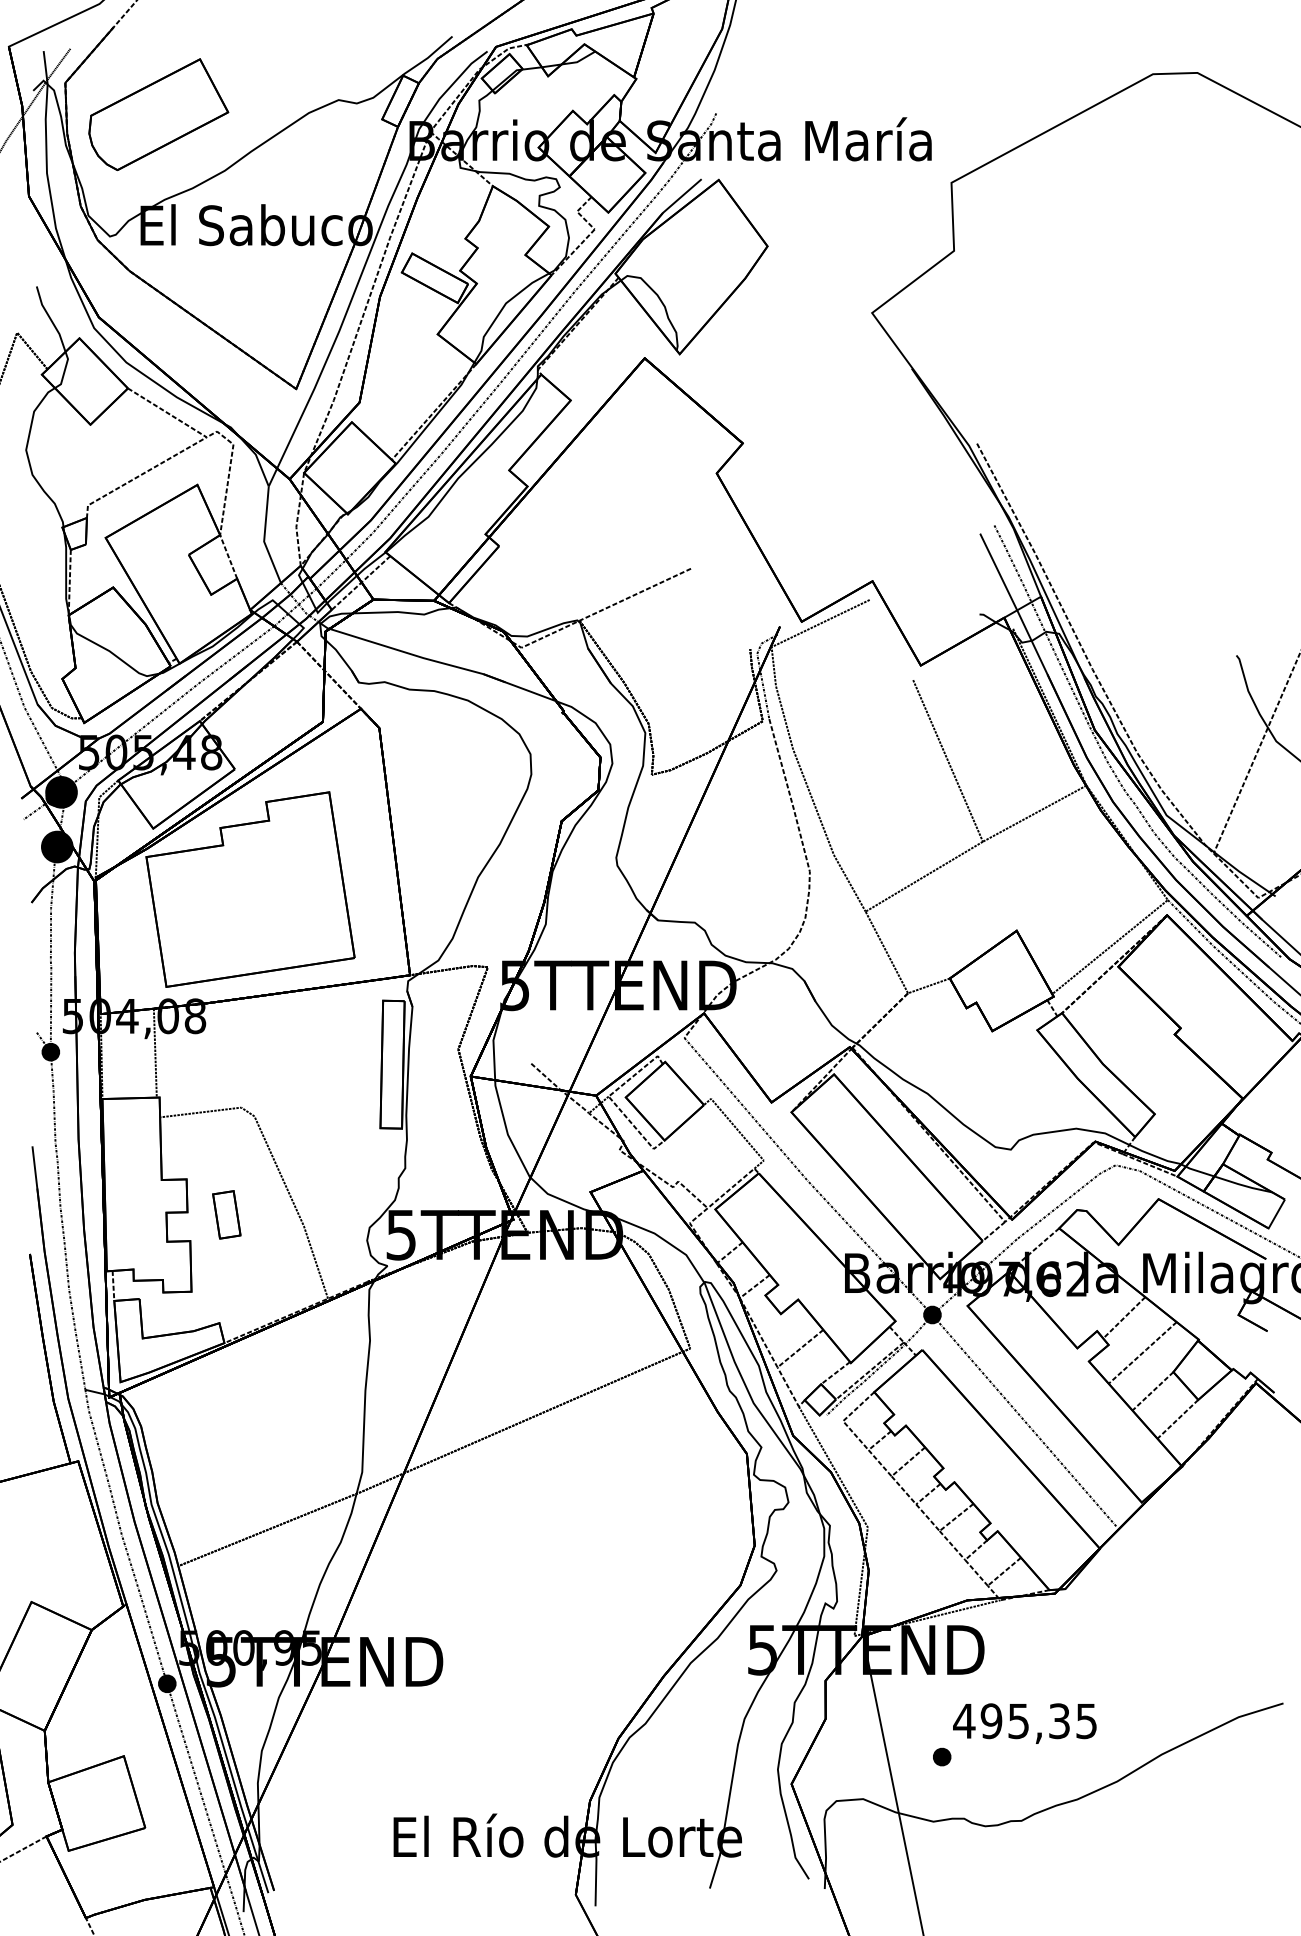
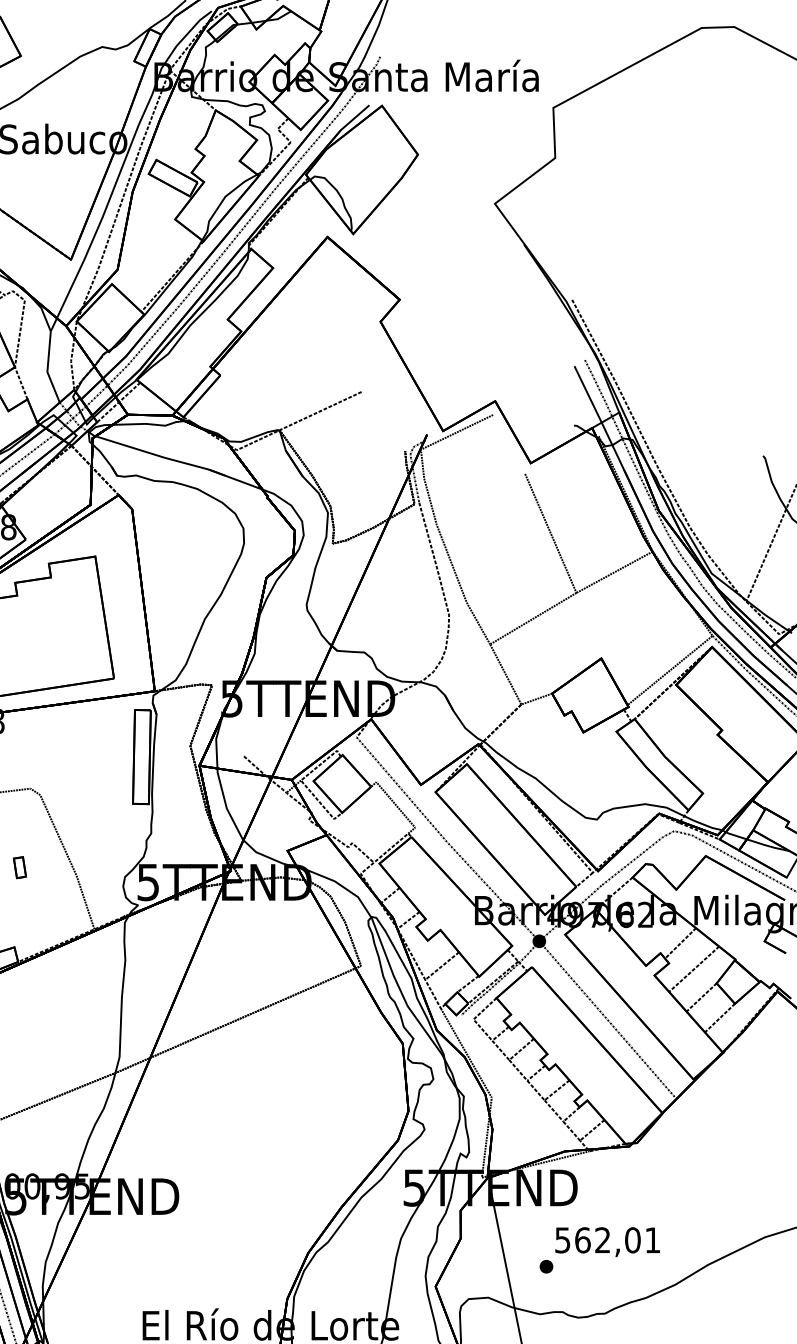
part: (226, 1214) -> (19, 867), size x0.6
text: (1024, 1721) -> (607, 1240), 495,35 -> 562,01

